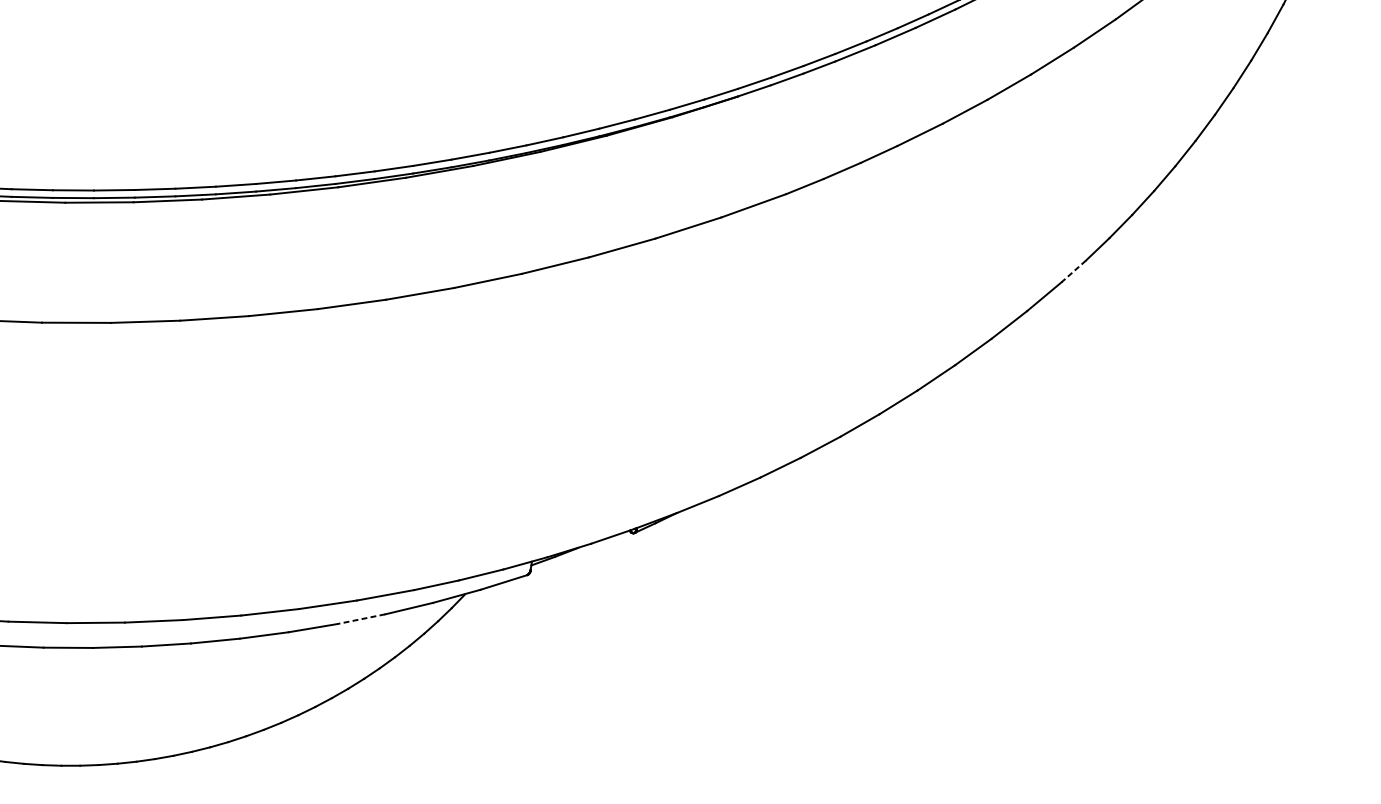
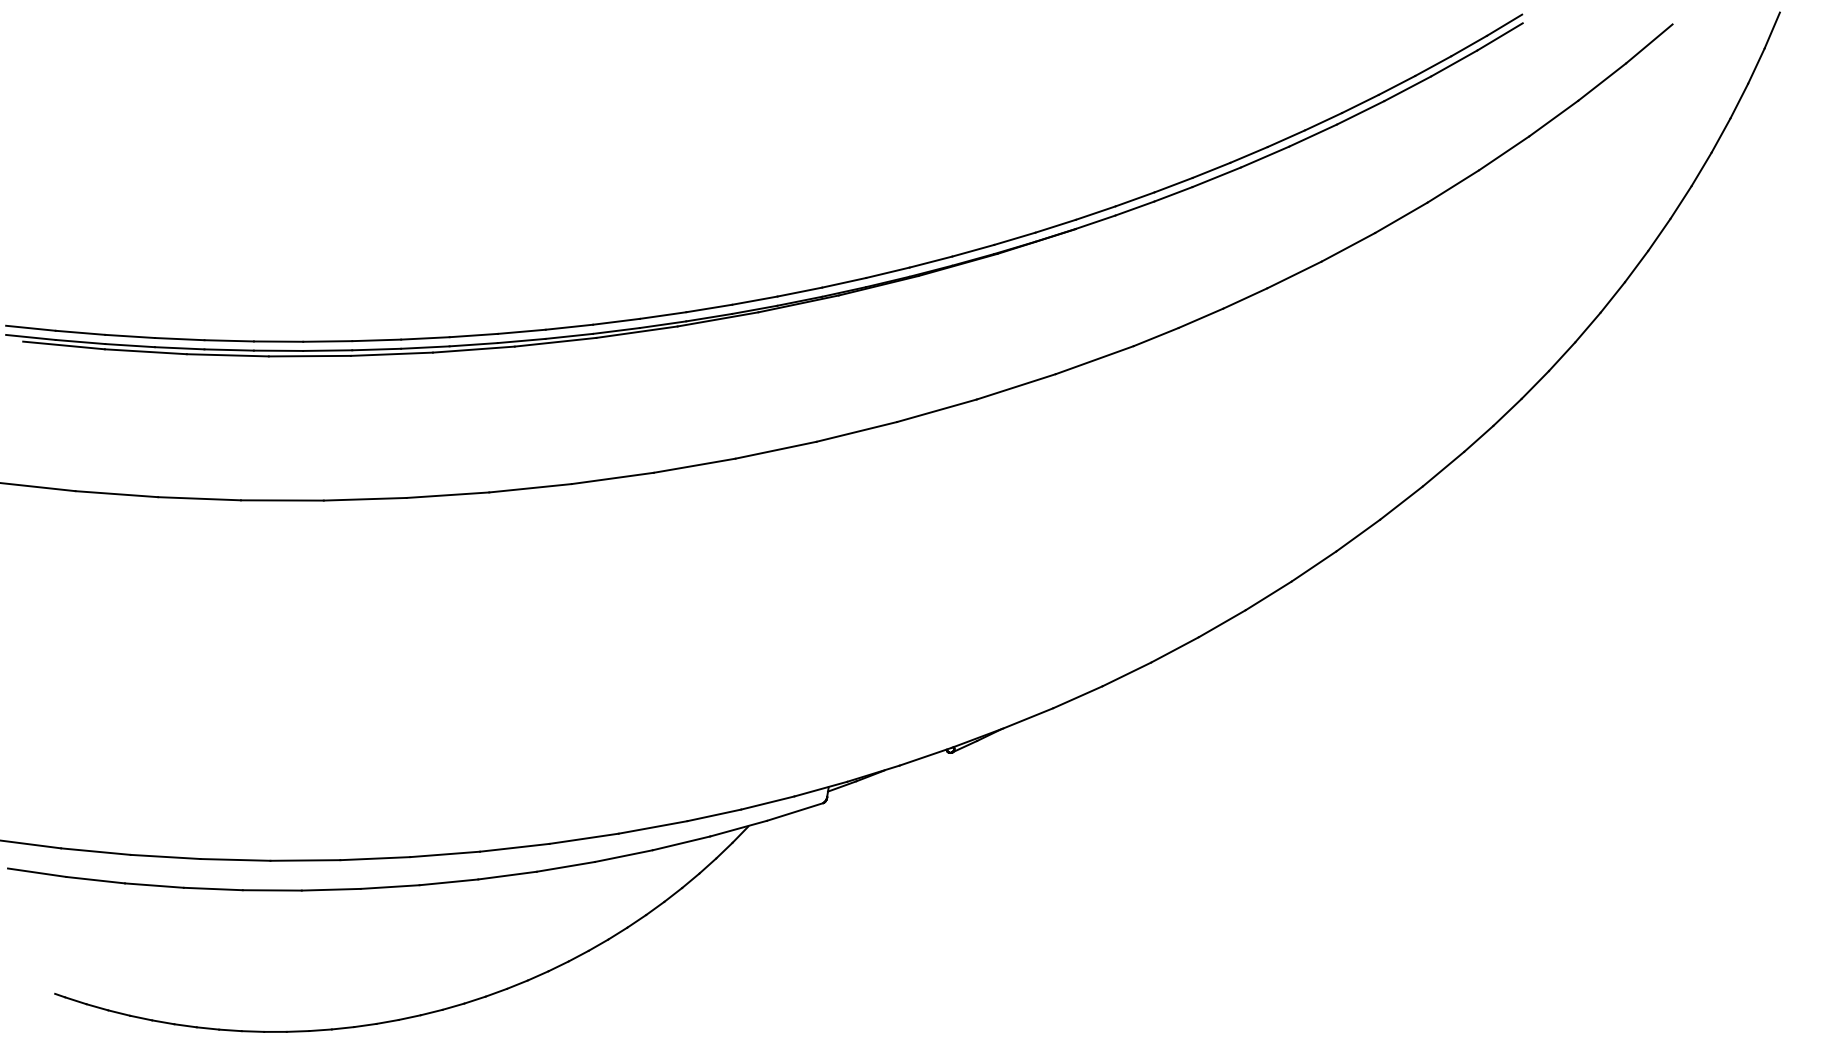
line: (1073, 271) -> (1478, 438), dashed -> solid
line: (360, 619) -> (623, 856), dashed -> solid

